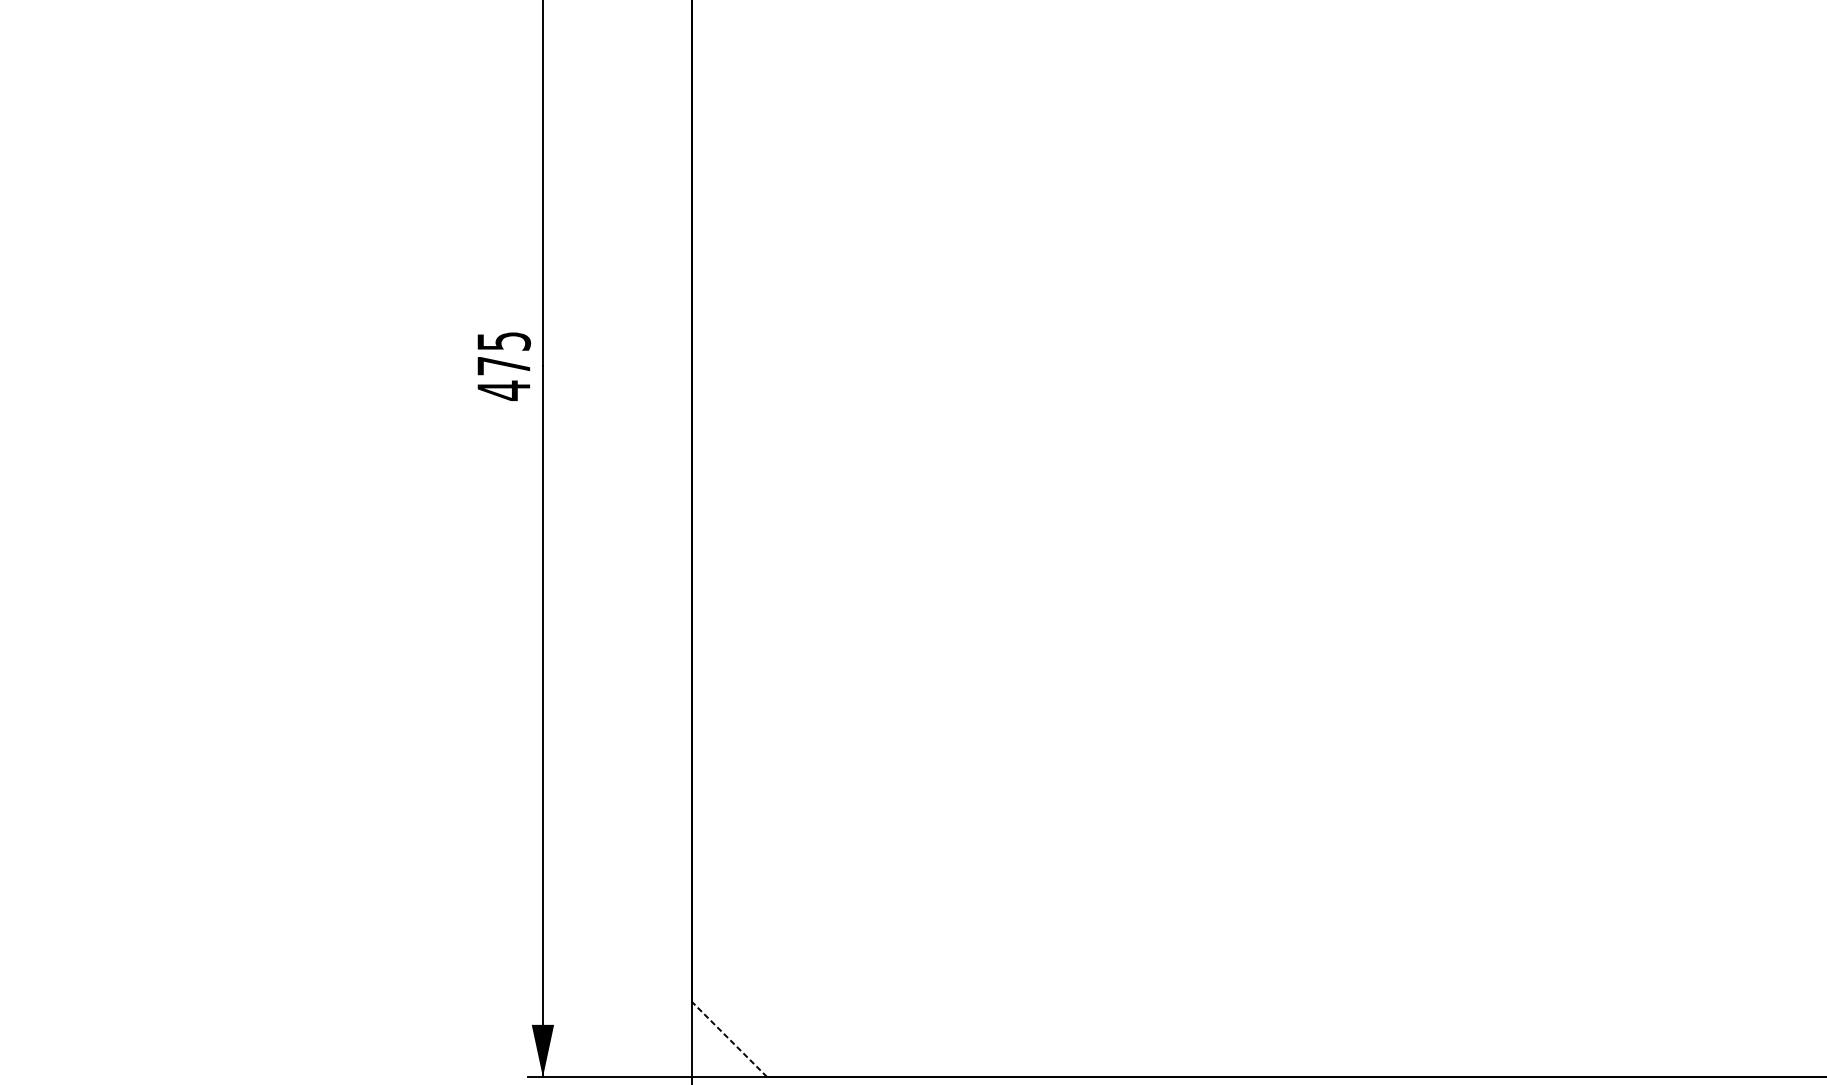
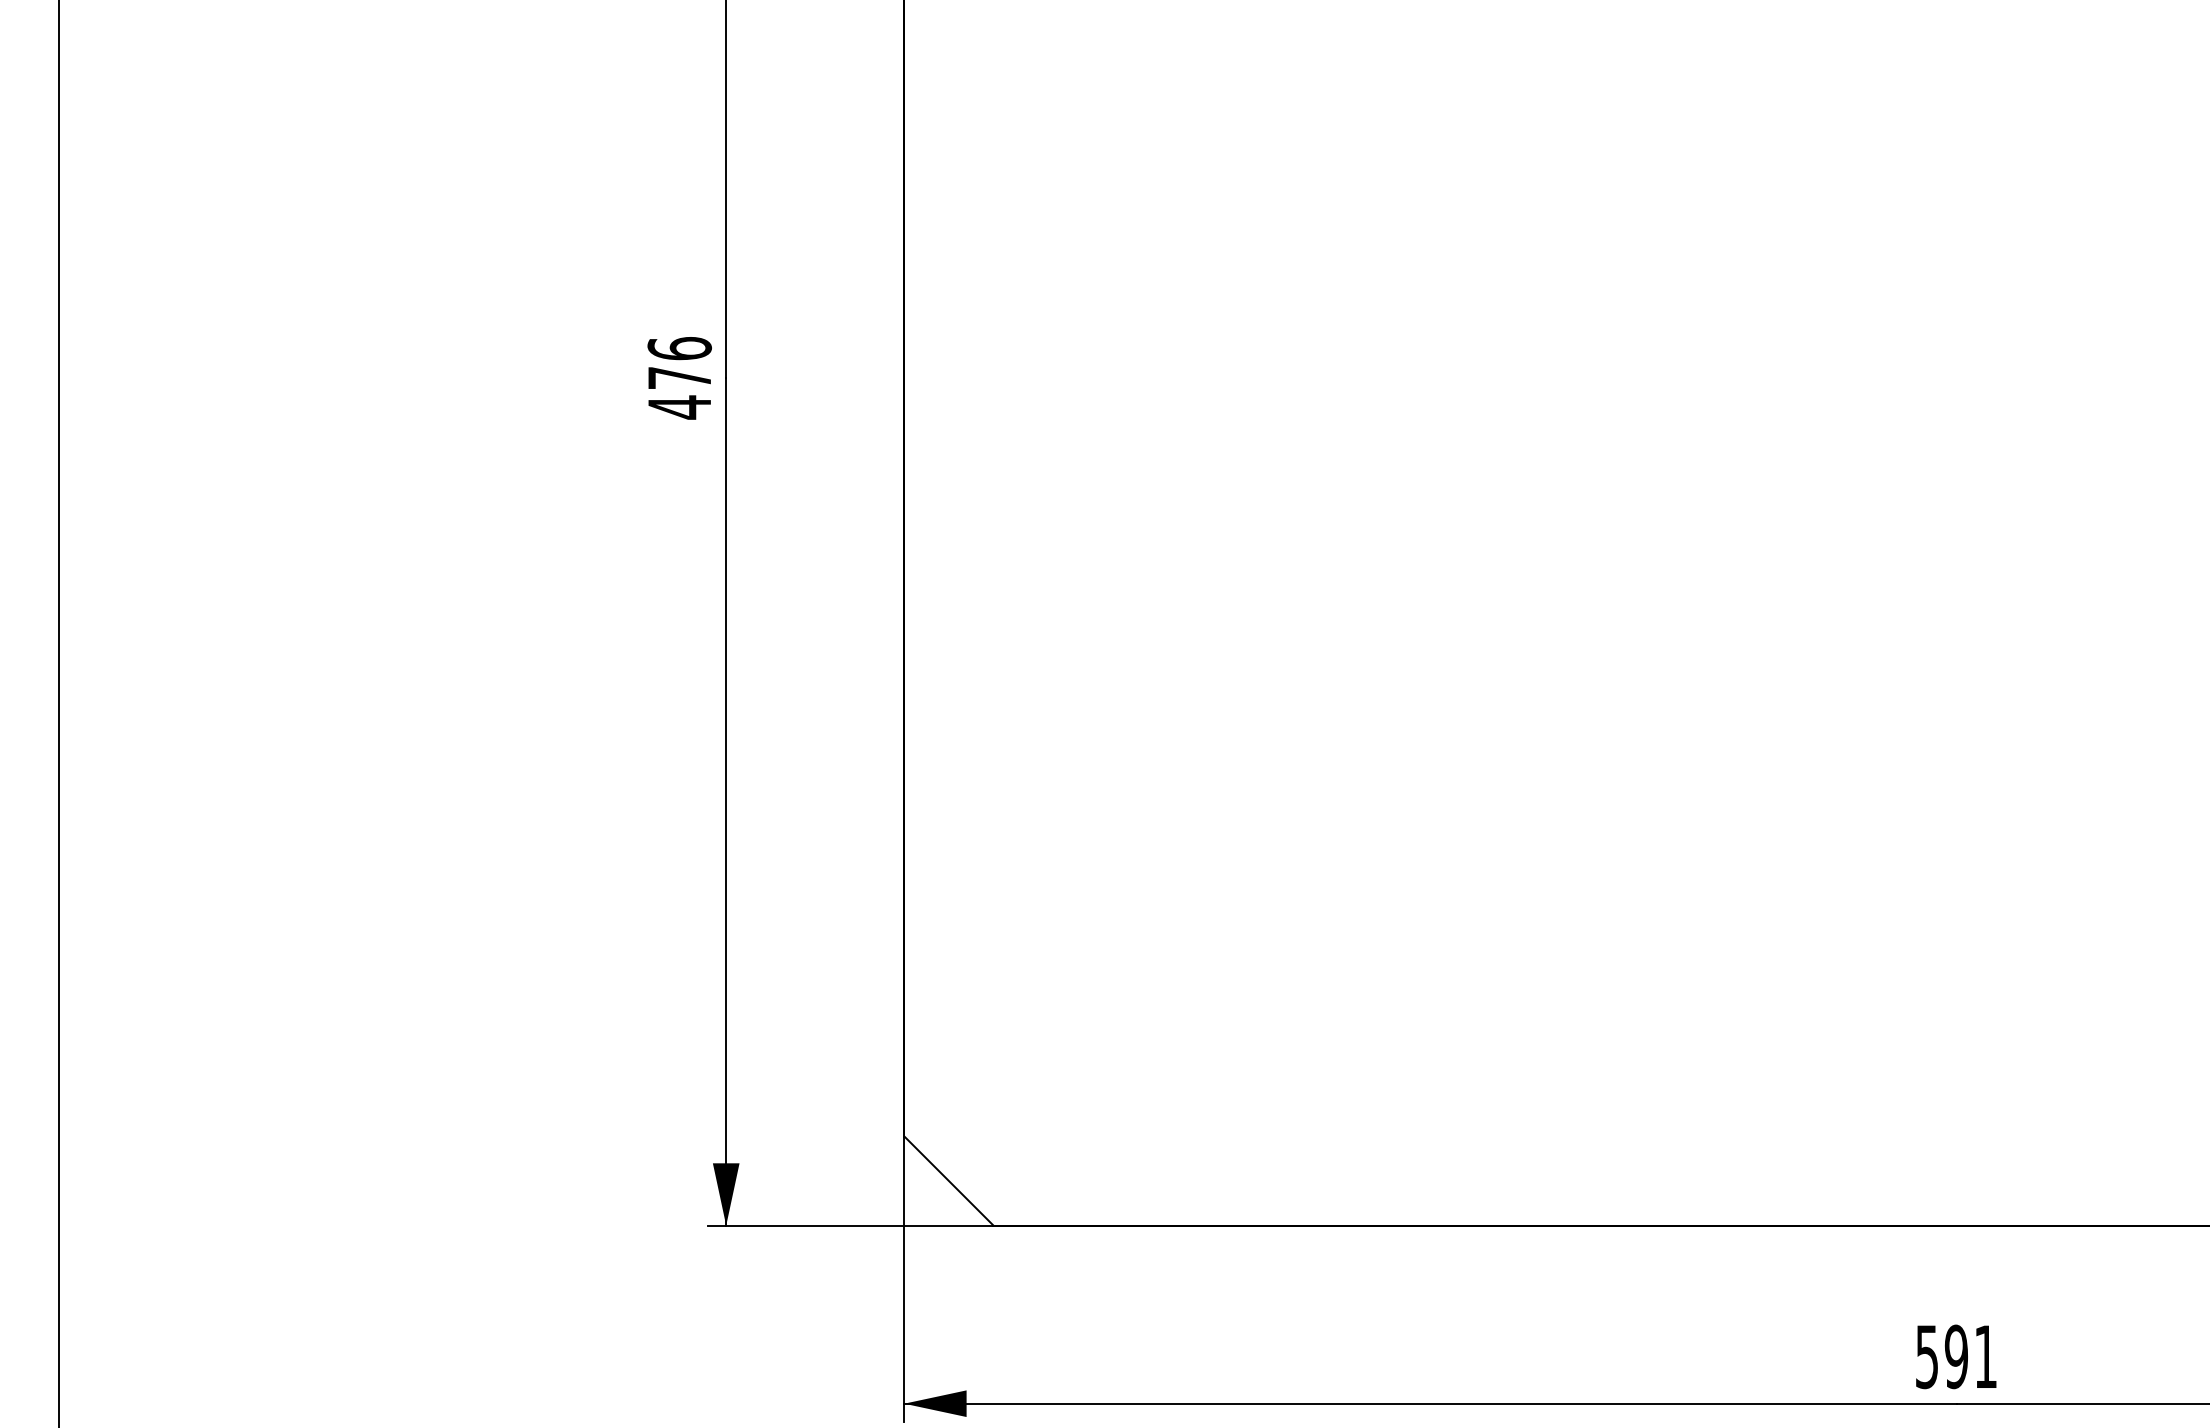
text: (503, 341) -> (679, 348), 475 -> 476
line: (729, 1040) -> (948, 1181), dashed -> solid

